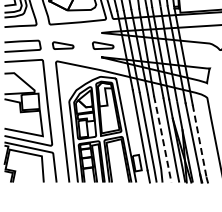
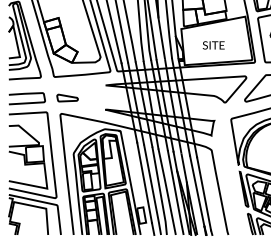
part: (103, 45) -> (107, 97), removed
line: (163, 139) -> (167, 191), dashed -> solid
line: (200, 142) -> (204, 194), dashed -> solid

